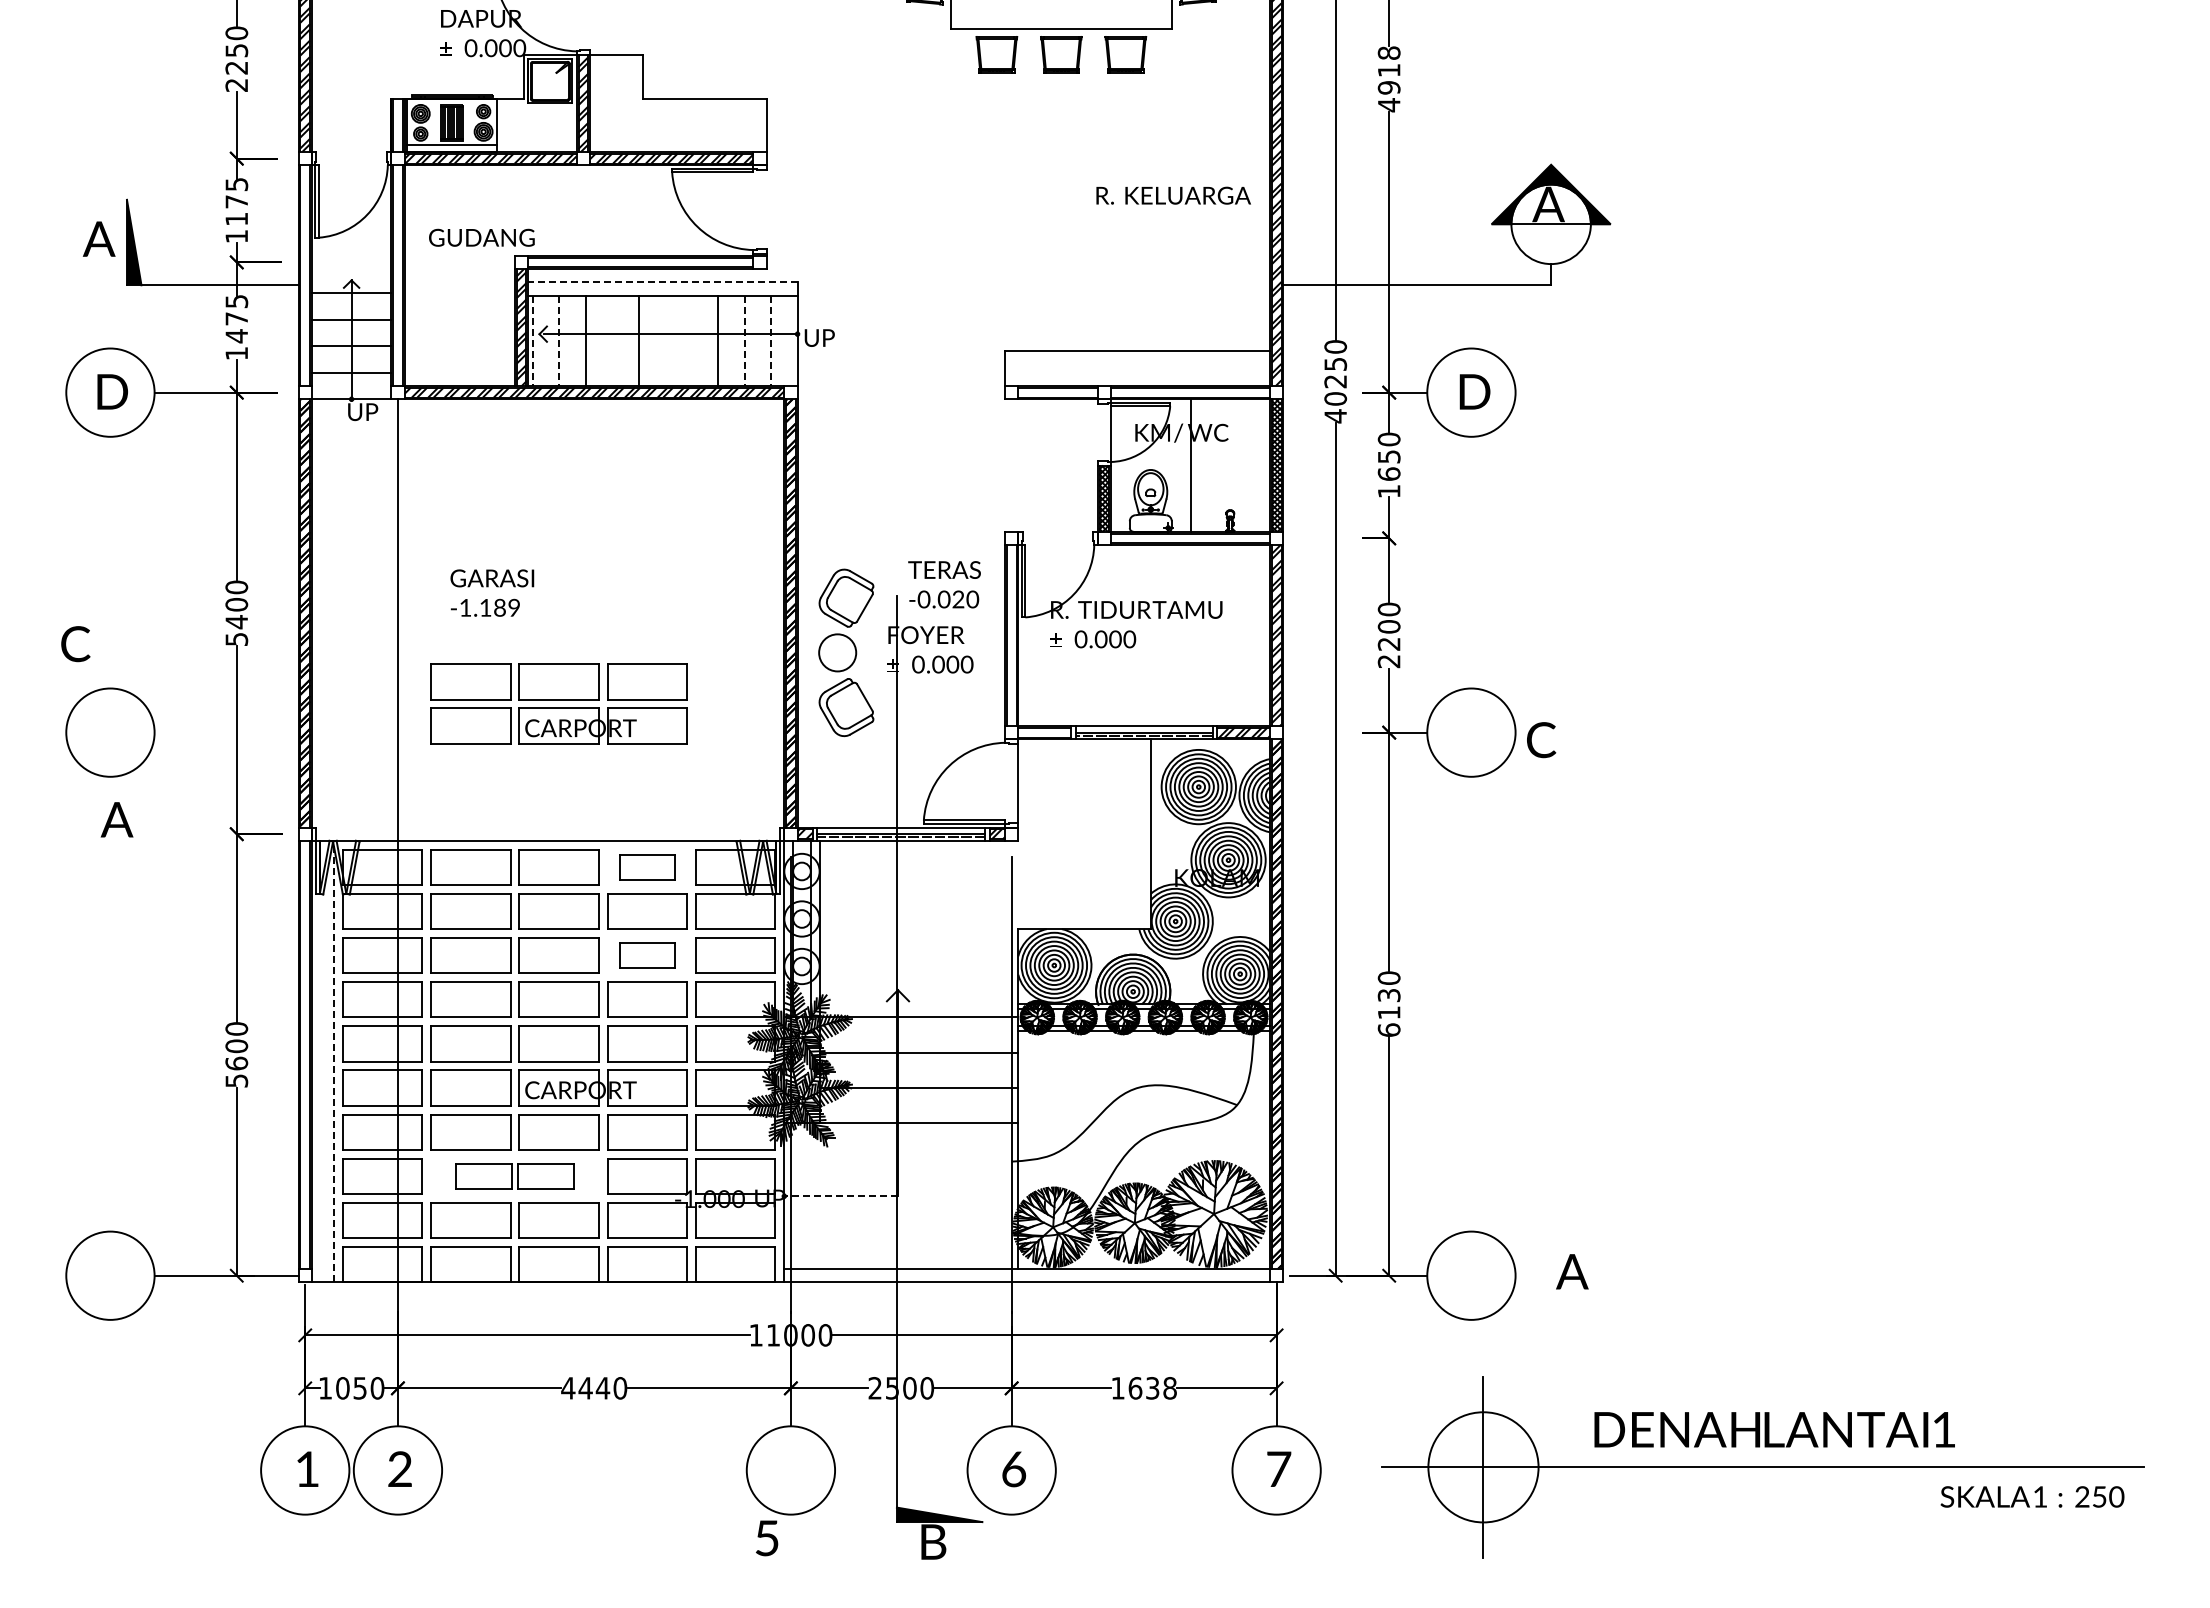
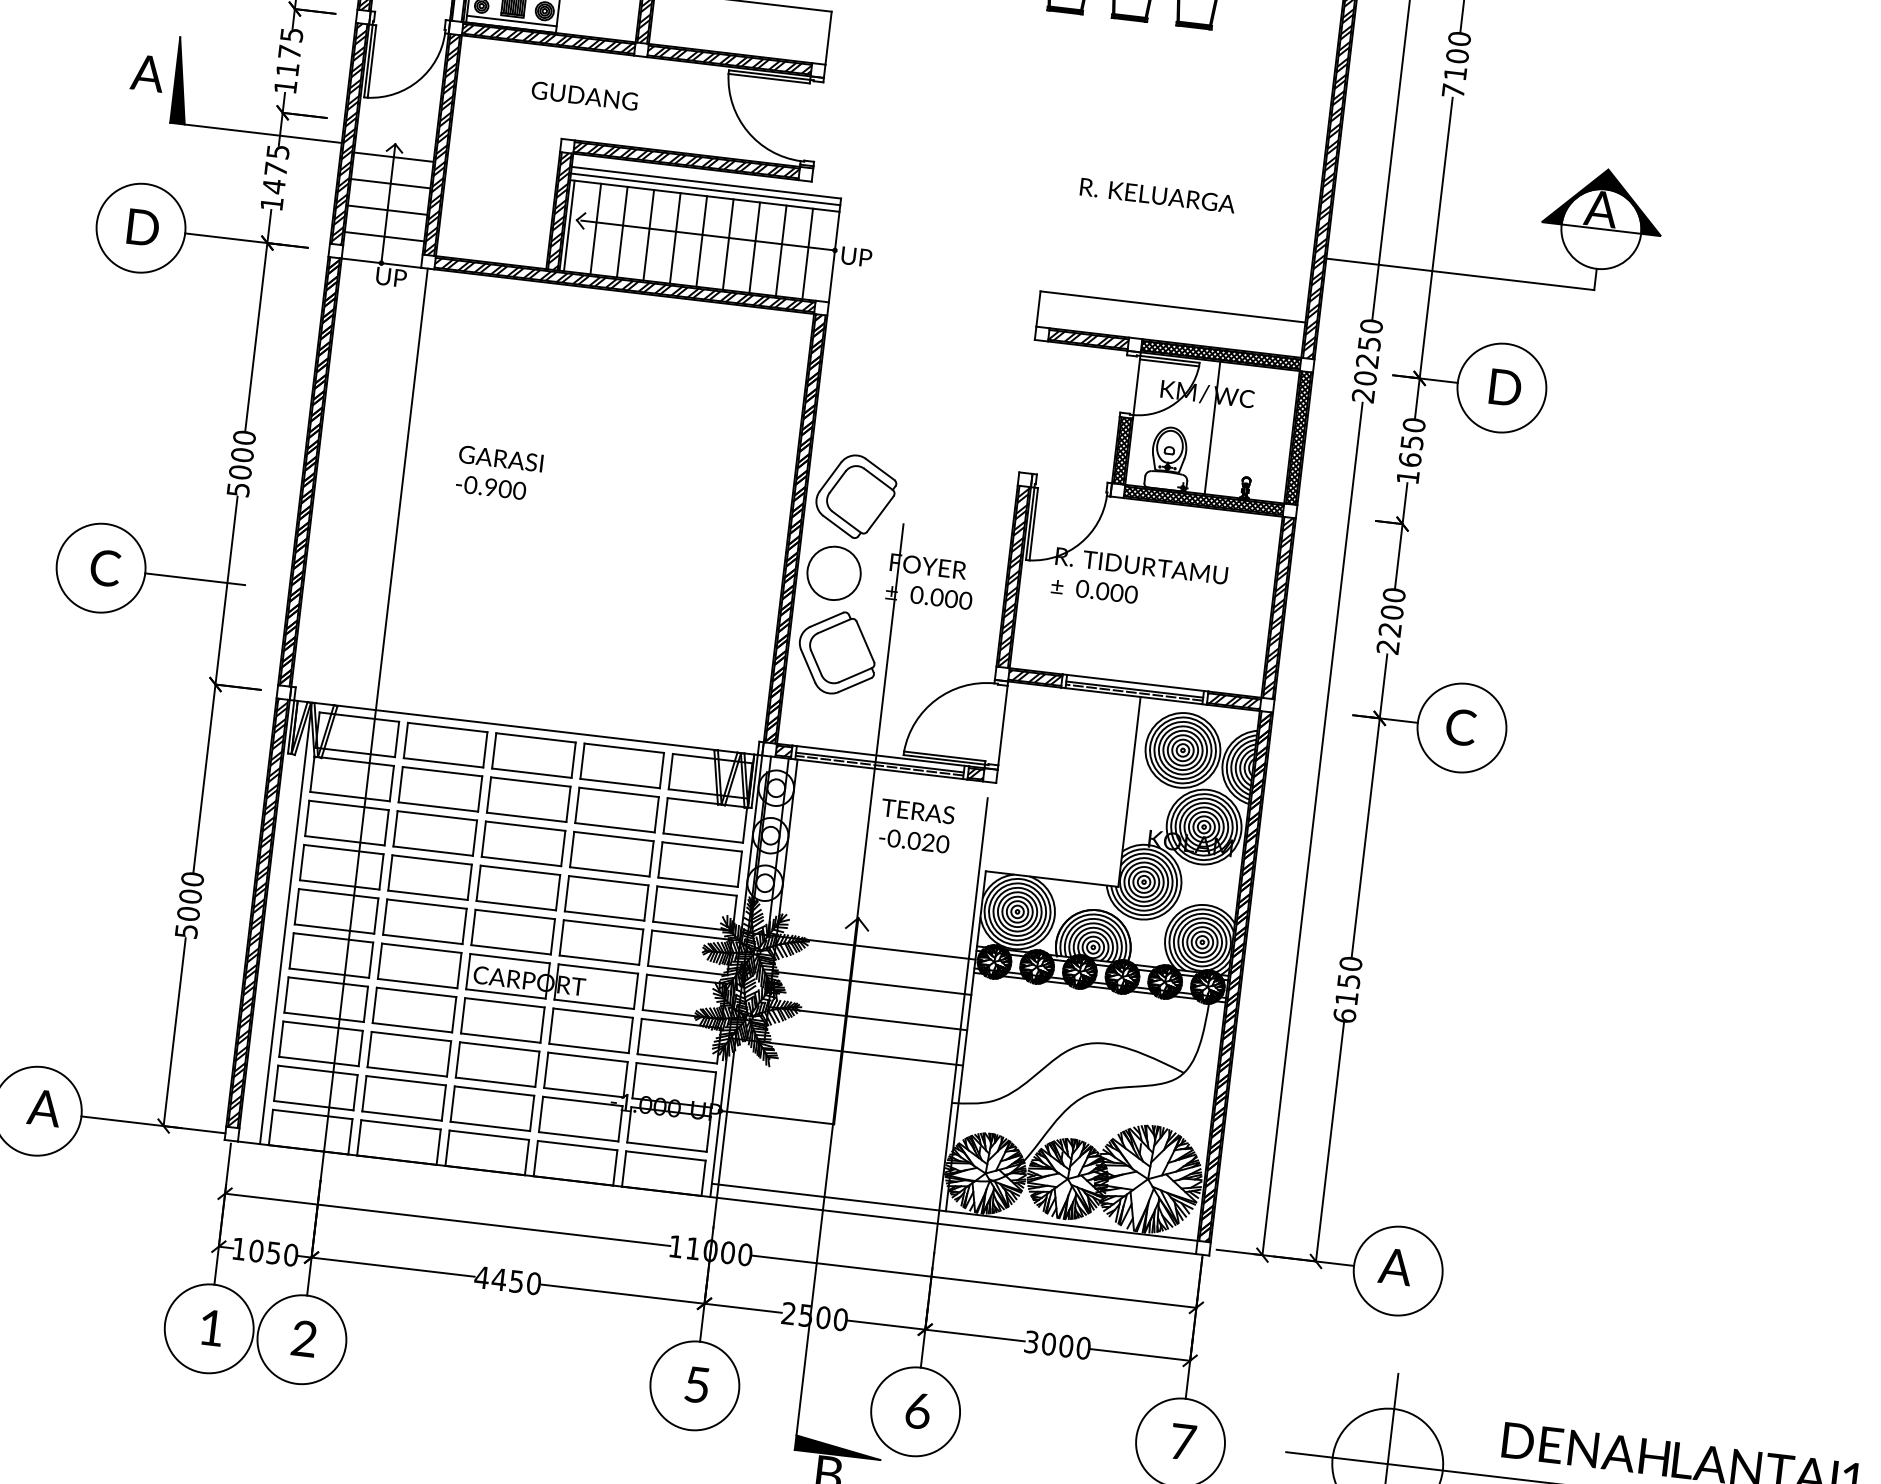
text: (1388, 79) -> (1455, 65), 4918 -> 7100
text: (1173, 195) -> (1157, 195), moved
text: (481, 237) -> (584, 95), moved
hatch: (640, 262) -> (686, 160), added
hatch: (305, 275) -> (349, 133), added
hatch: (397, 275) -> (441, 144), added
line: (662, 282) -> (705, 182), dashed -> solid
line: (662, 288) -> (705, 188), added
line: (612, 340) -> (649, 235), added
line: (665, 340) -> (702, 241), added
line: (691, 340) -> (728, 244), added
line: (532, 341) -> (569, 226), dashed -> solid
line: (559, 341) -> (596, 229), dashed -> solid
line: (744, 341) -> (781, 251), dashed -> solid
line: (771, 341) -> (808, 254), dashed -> solid
hatch: (1057, 392) -> (1088, 339), added
hatch: (1190, 392) -> (1221, 354), added
text: (1335, 416) -> (1363, 395), 40250 -> 20250
hatch: (1190, 538) -> (1203, 500), added
text: (944, 584) -> (916, 825), moved
text: (489, 607) -> (494, 487), -1.189 -> -0.900
text: (236, 622) -> (240, 472), 5400 -> 5000
hatch: (1011, 635) -> (1013, 576), added
text: (75, 644) -> (105, 568), moved
part: (845, 652) -> (845, 574), size x1.43
part: (558, 703) -> (552, 591), removed
line: (204, 732) -> (195, 579), added
hatch: (1044, 732) -> (1035, 677), added
text: (1541, 740) -> (1461, 727), moved
text: (116, 819) -> (43, 1107), moved
part: (647, 867) -> (622, 766), size x1.43
part: (647, 955) -> (611, 854), size x1.43
text: (1388, 995) -> (1348, 981), 6130 -> 6150
hatch: (305, 1054) -> (258, 912), added
line: (333, 1061) -> (285, 923), dashed -> solid
text: (236, 1063) -> (188, 913), 5600 -> 5000
part: (514, 1176) -> (452, 1059), size x1.43
line: (841, 1196) -> (777, 1117), dashed -> solid
text: (1572, 1271) -> (1395, 1266), moved
text: (602, 1388) -> (516, 1281), 4440 -> 4450
text: (1143, 1388) -> (1057, 1345), 1638 -> 3000
text: (767, 1538) -> (697, 1385), moved

